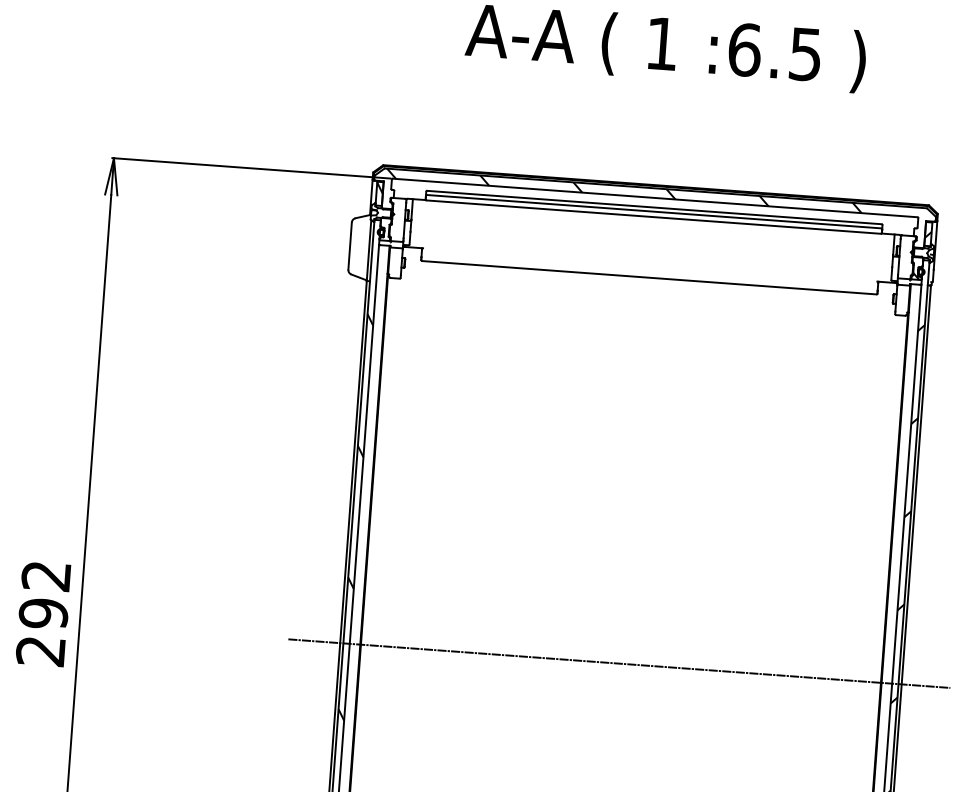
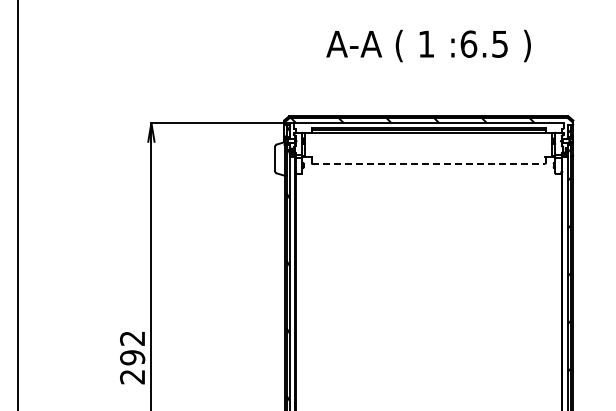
line: (650, 277) -> (429, 163), solid -> dashed
line: (618, 663) -> (427, 361), removed

